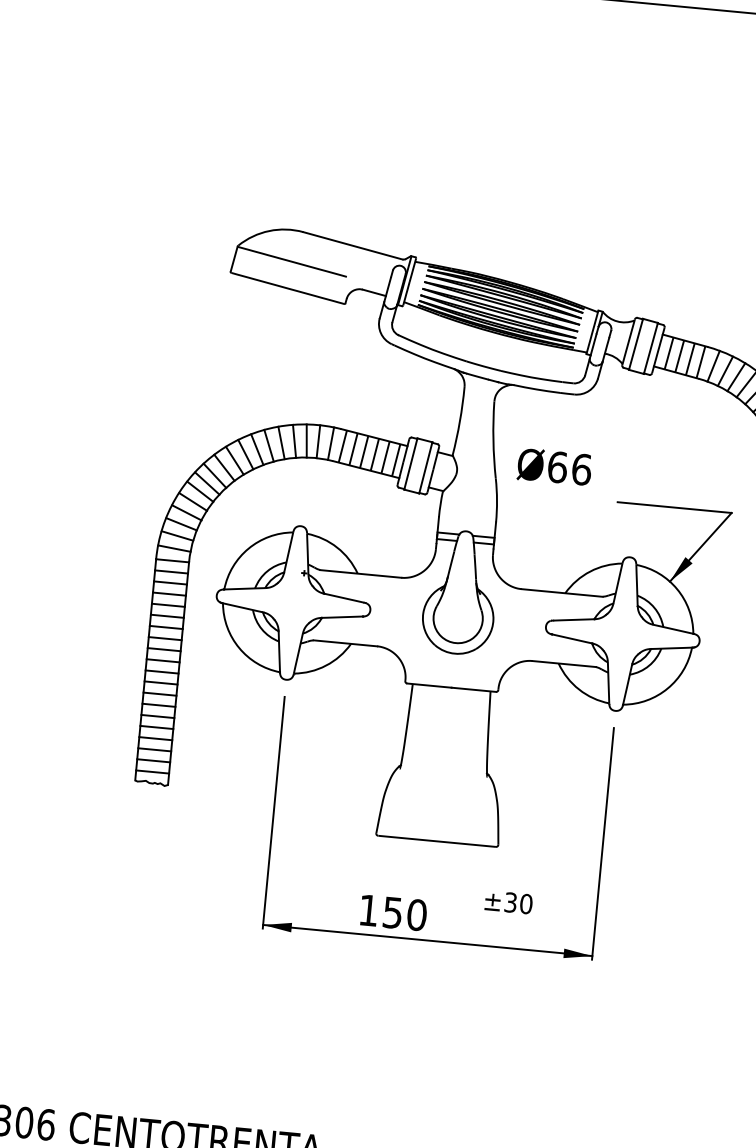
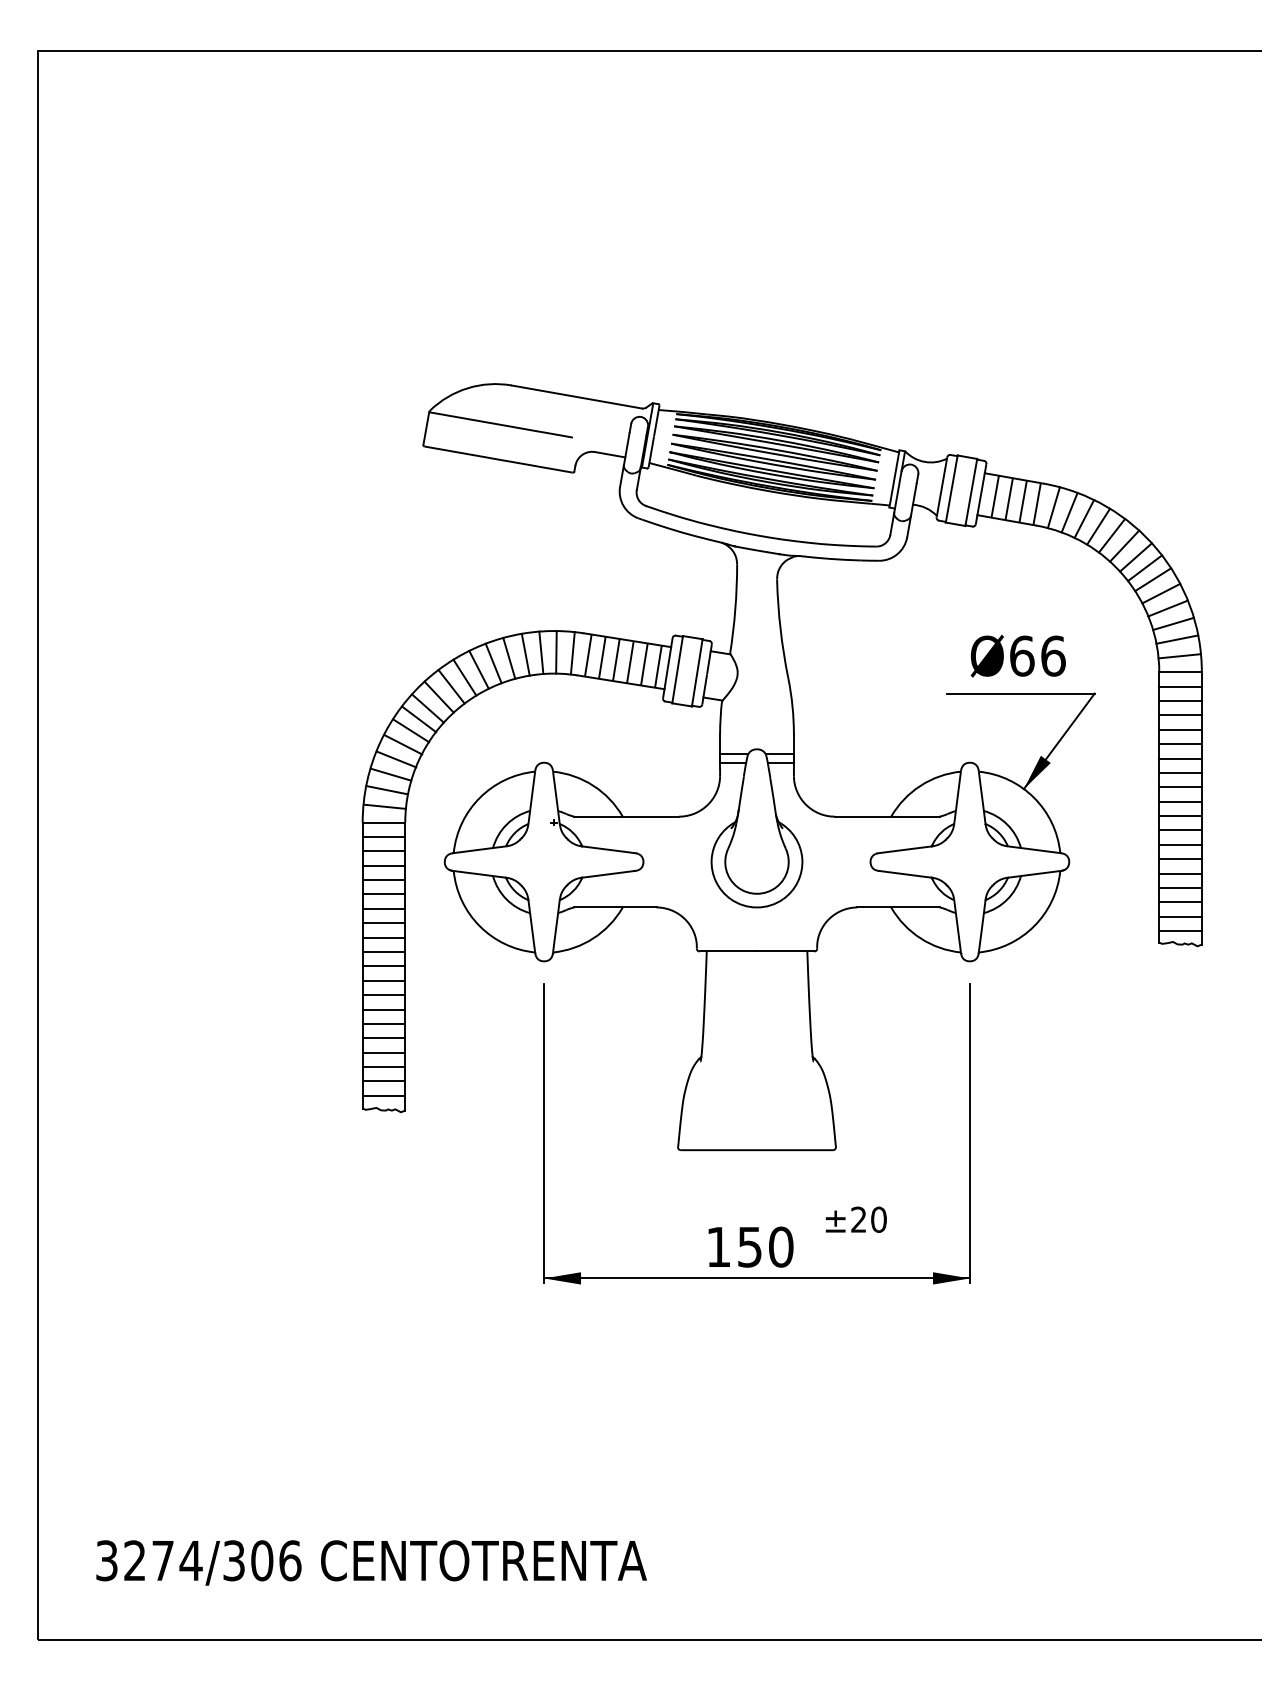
text: (554, 466) -> (1017, 655), moved
text: (510, 902) -> (858, 1219), ±30 -> ±20
text: (393, 912) -> (750, 1246), moved

